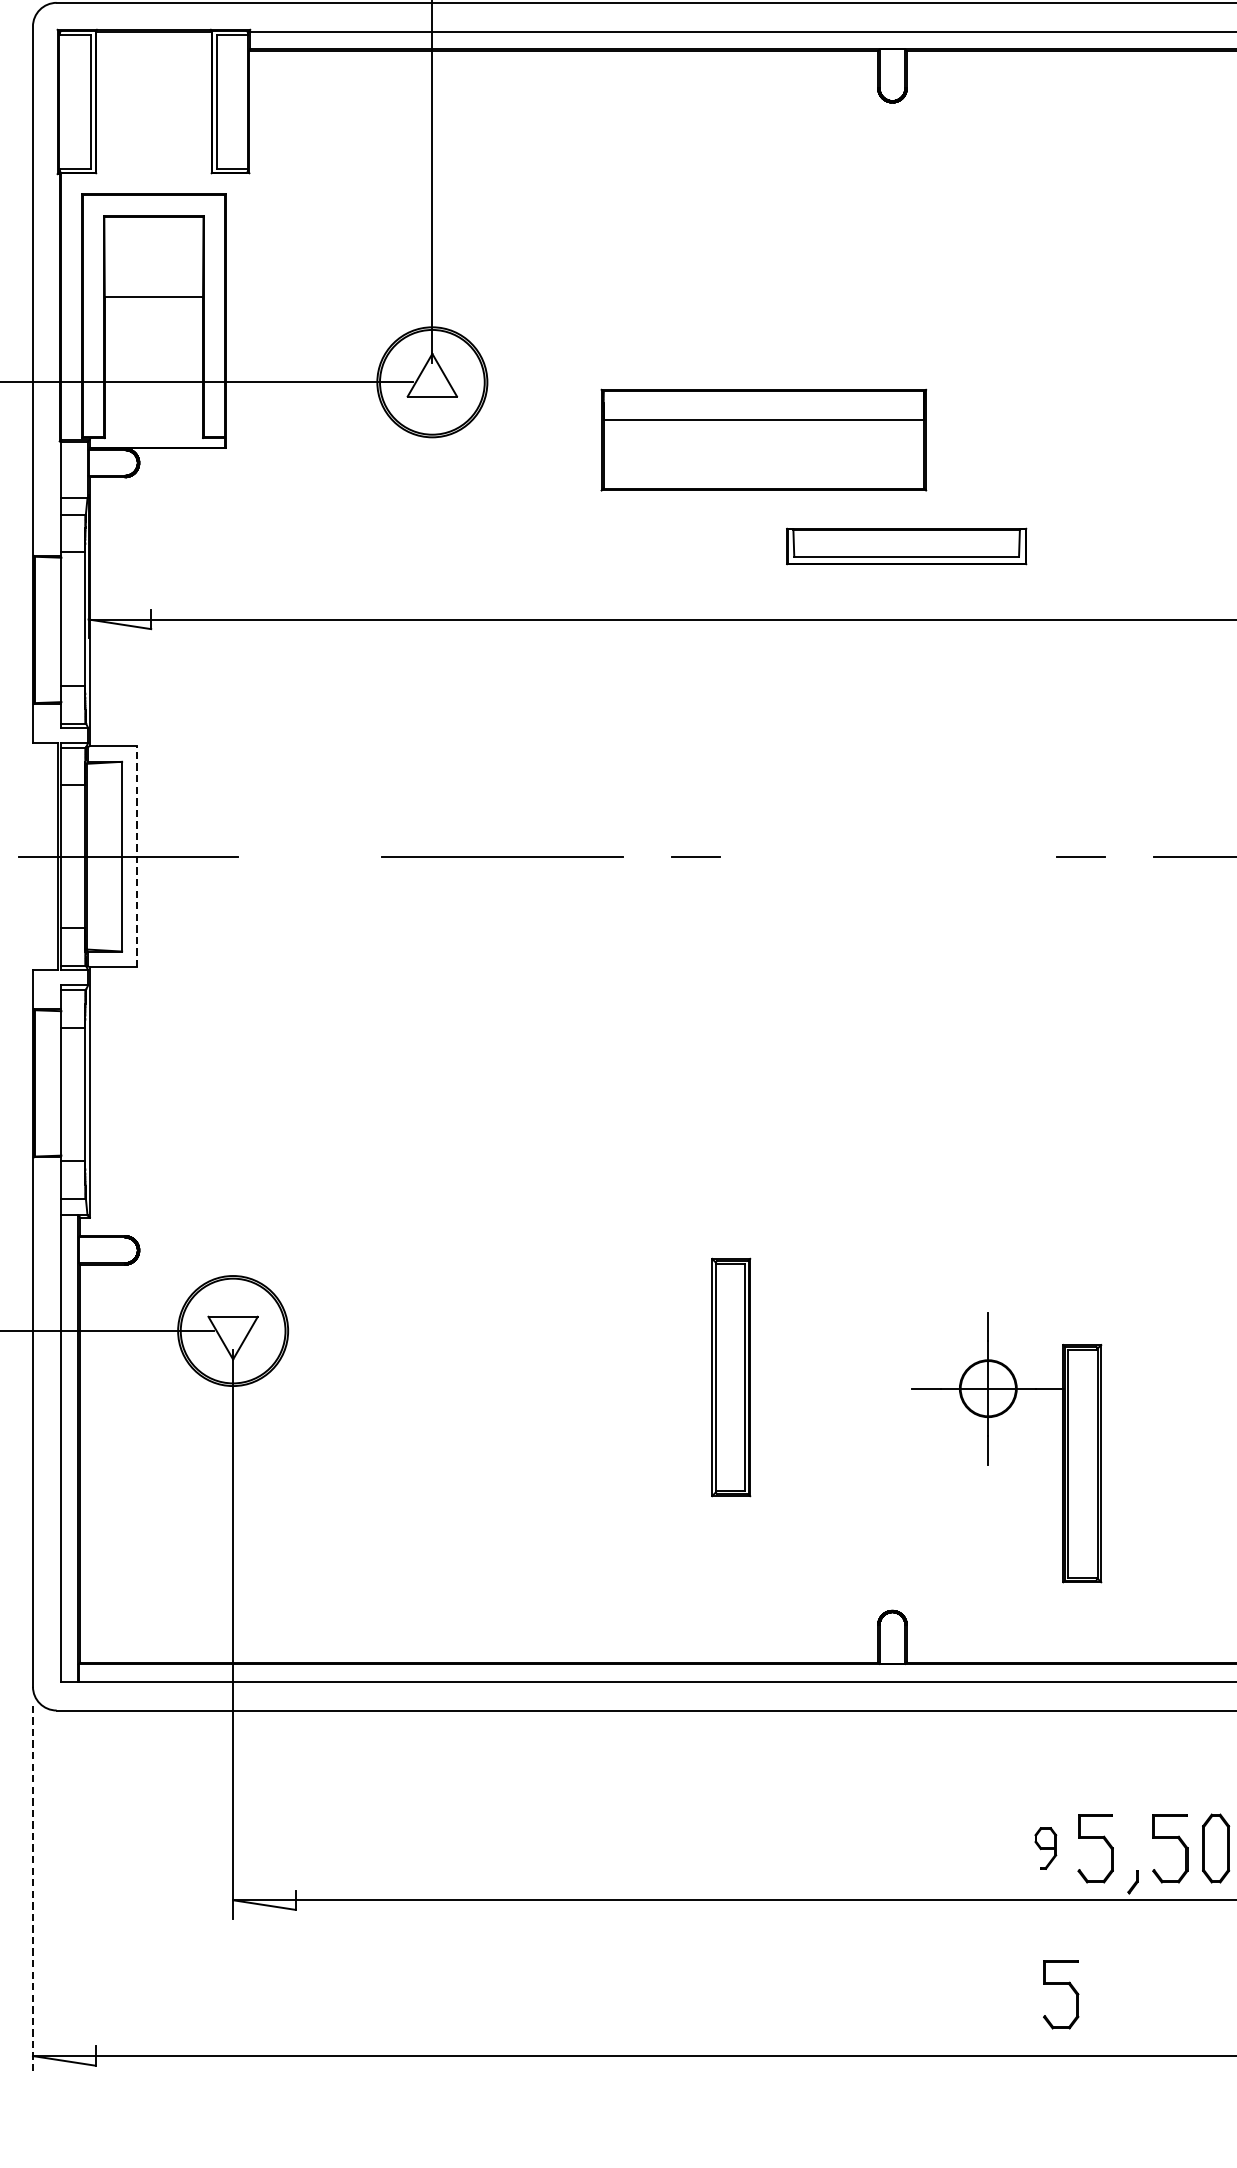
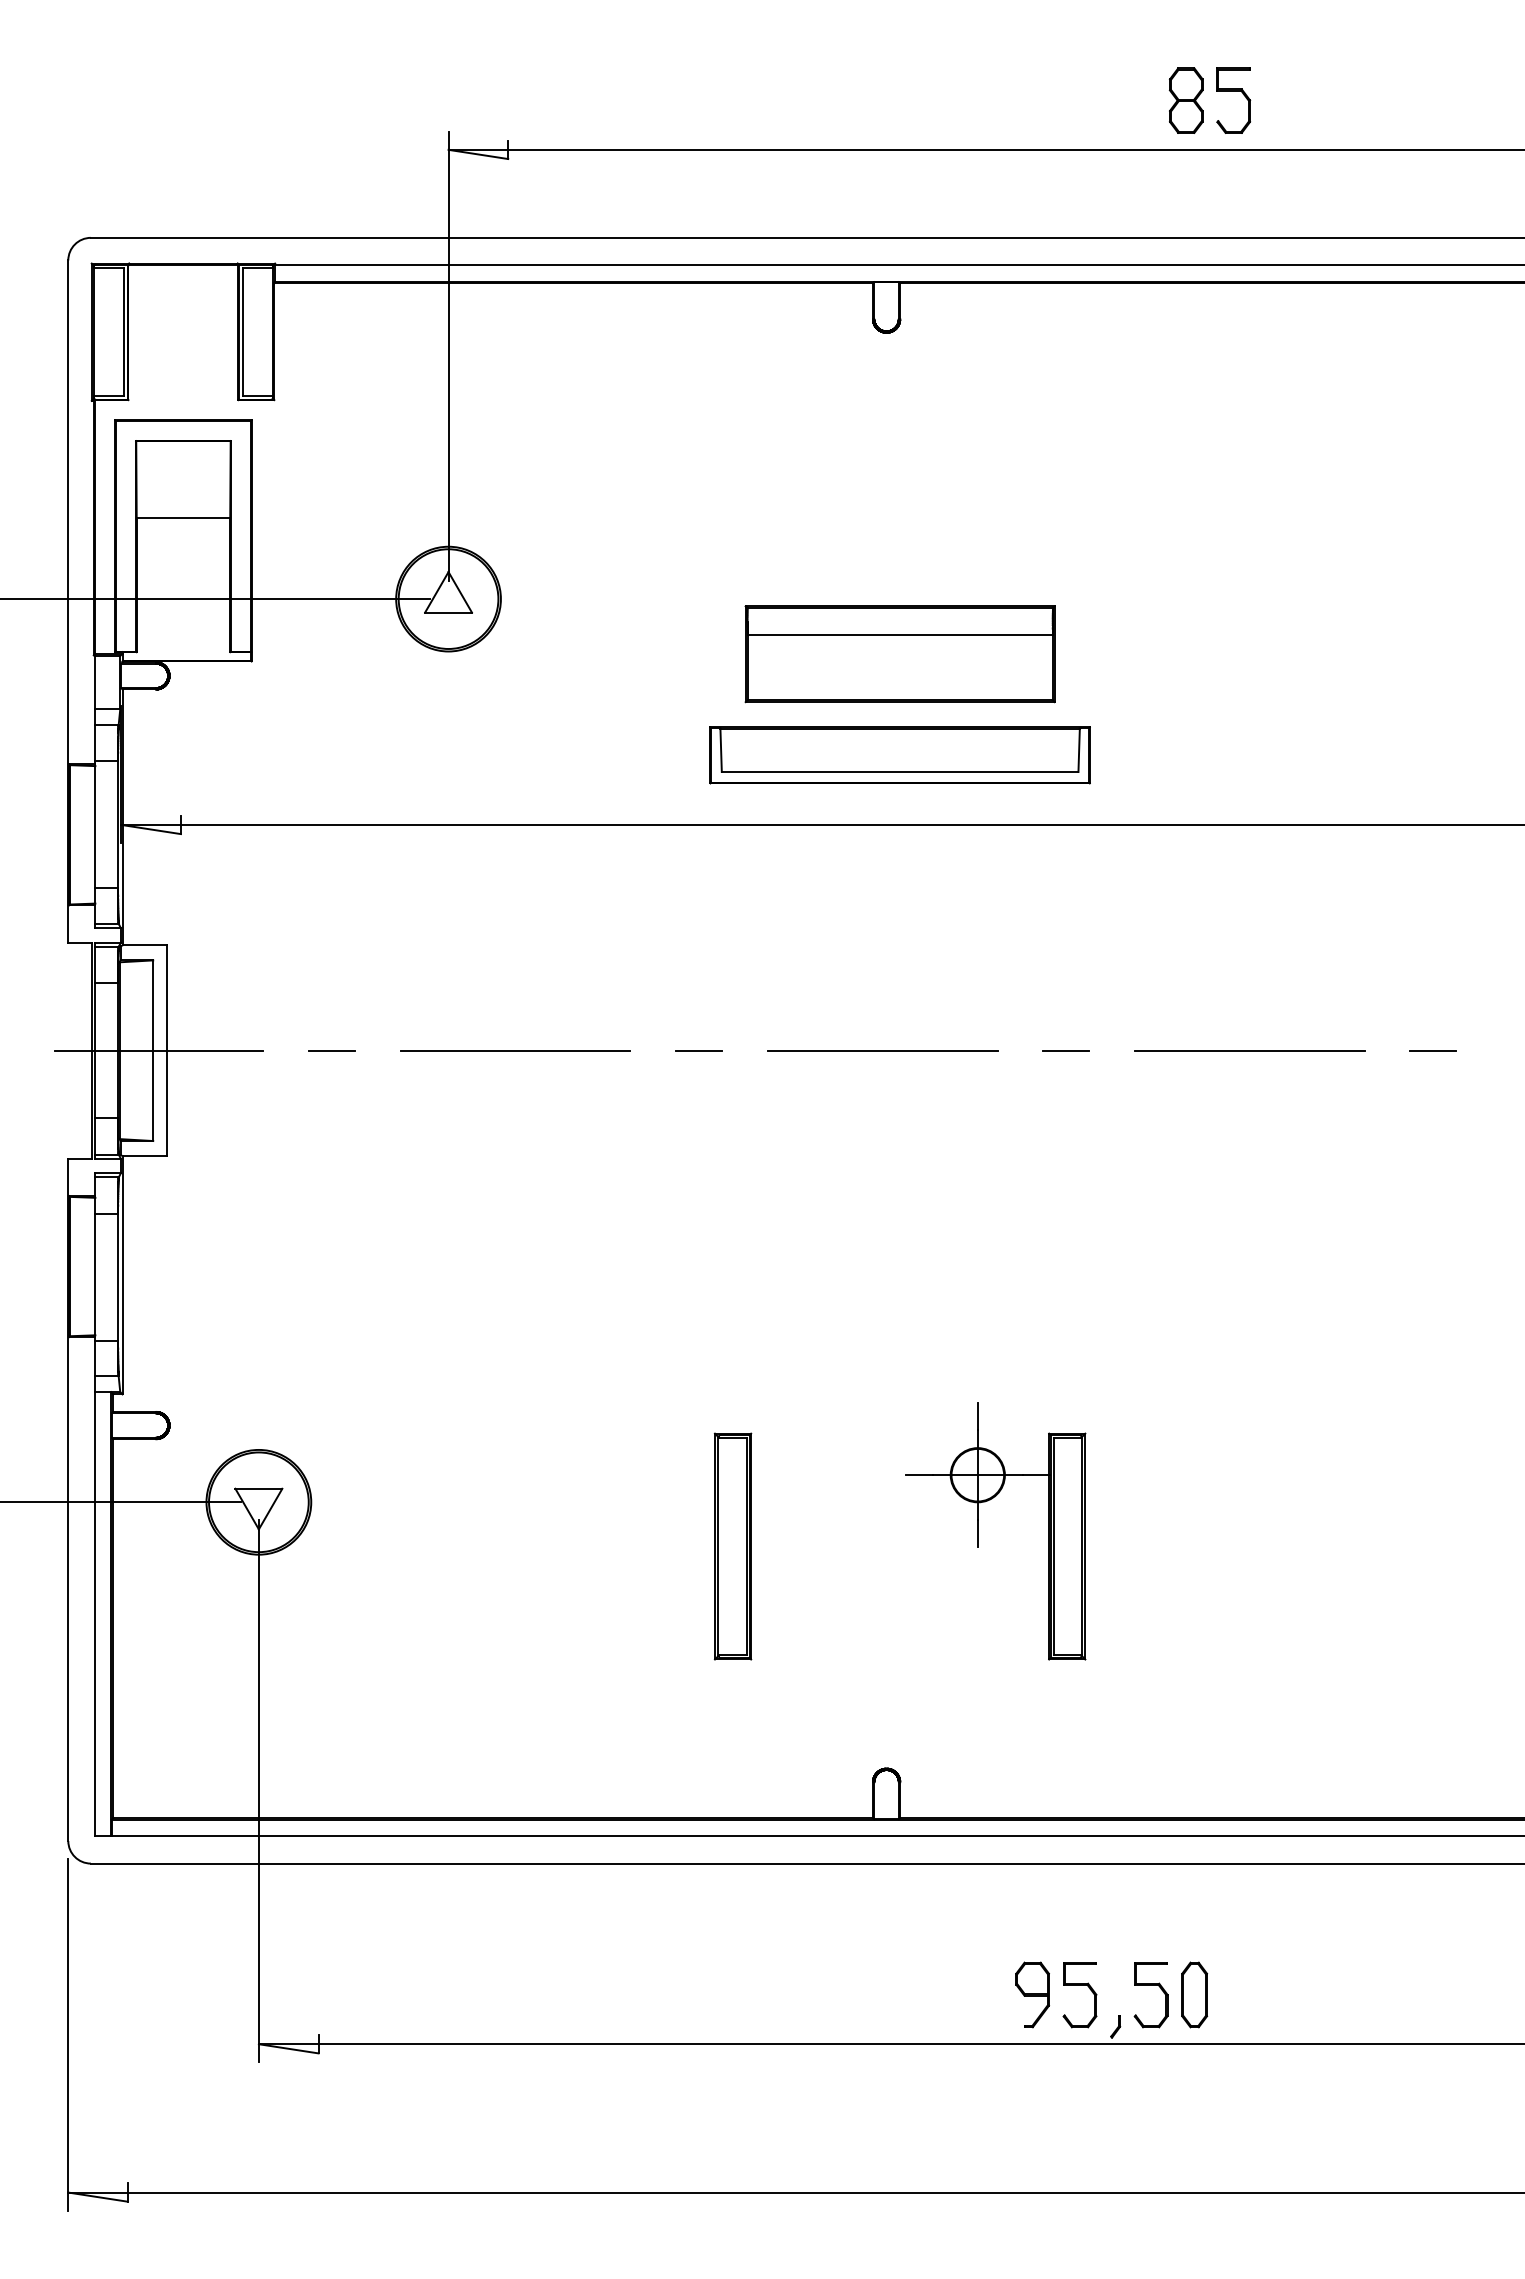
part: (763, 440) -> (899, 654), moved
part: (906, 546) -> (899, 755), size x1.67
line: (137, 856) -> (167, 1050), dashed -> solid
line: (310, 856) -> (332, 1050), added
line: (888, 856) -> (882, 1050), added
part: (989, 1447) -> (978, 1531), moved
part: (1045, 1848) -> (1032, 1994), size x1.67
line: (33, 1890) -> (68, 2034), dashed -> solid
part: (1060, 1984) -> (1046, 2124), removed

